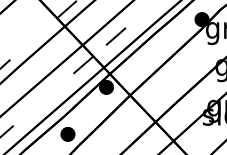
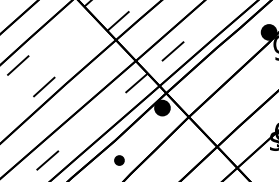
part: (68, 134) -> (119, 160), size x0.6

